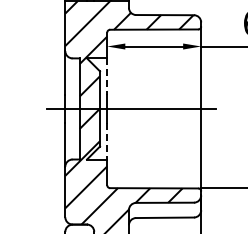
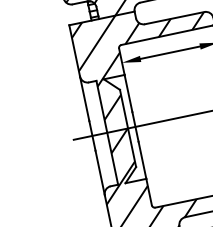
line: (107, 76) -> (128, 93), dashed -> solid
line: (107, 141) -> (142, 160), dashed -> solid

